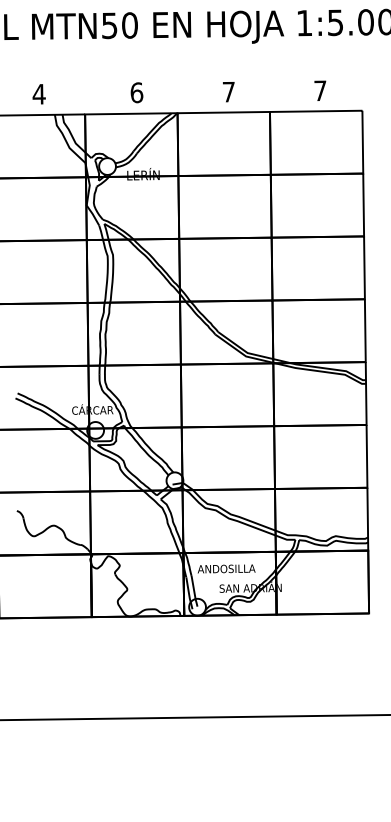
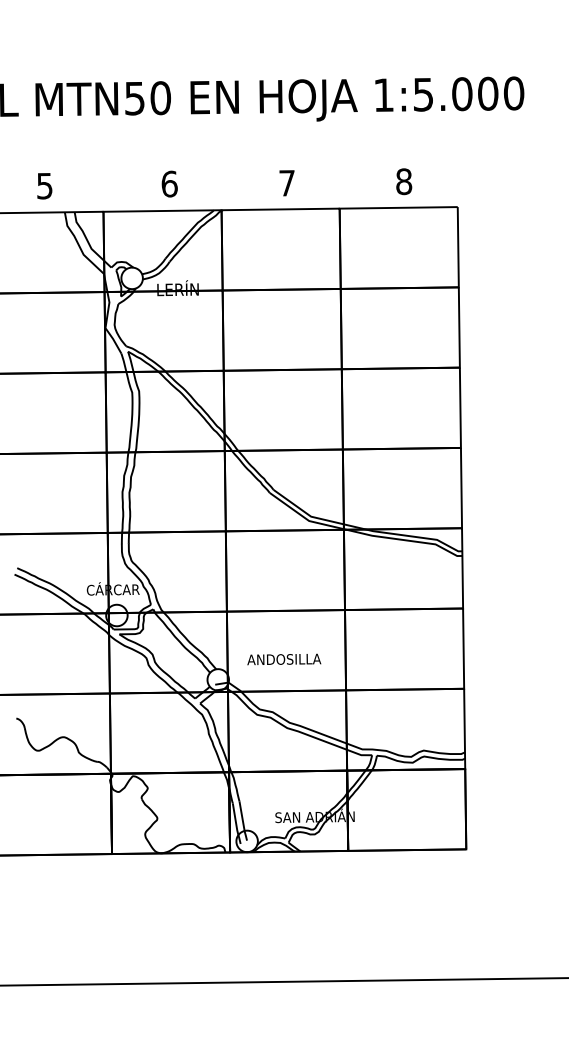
text: (320, 90) -> (404, 181), 7 -> 8
text: (38, 94) -> (44, 186), 4 -> 5
text: (226, 568) -> (284, 659), moved

